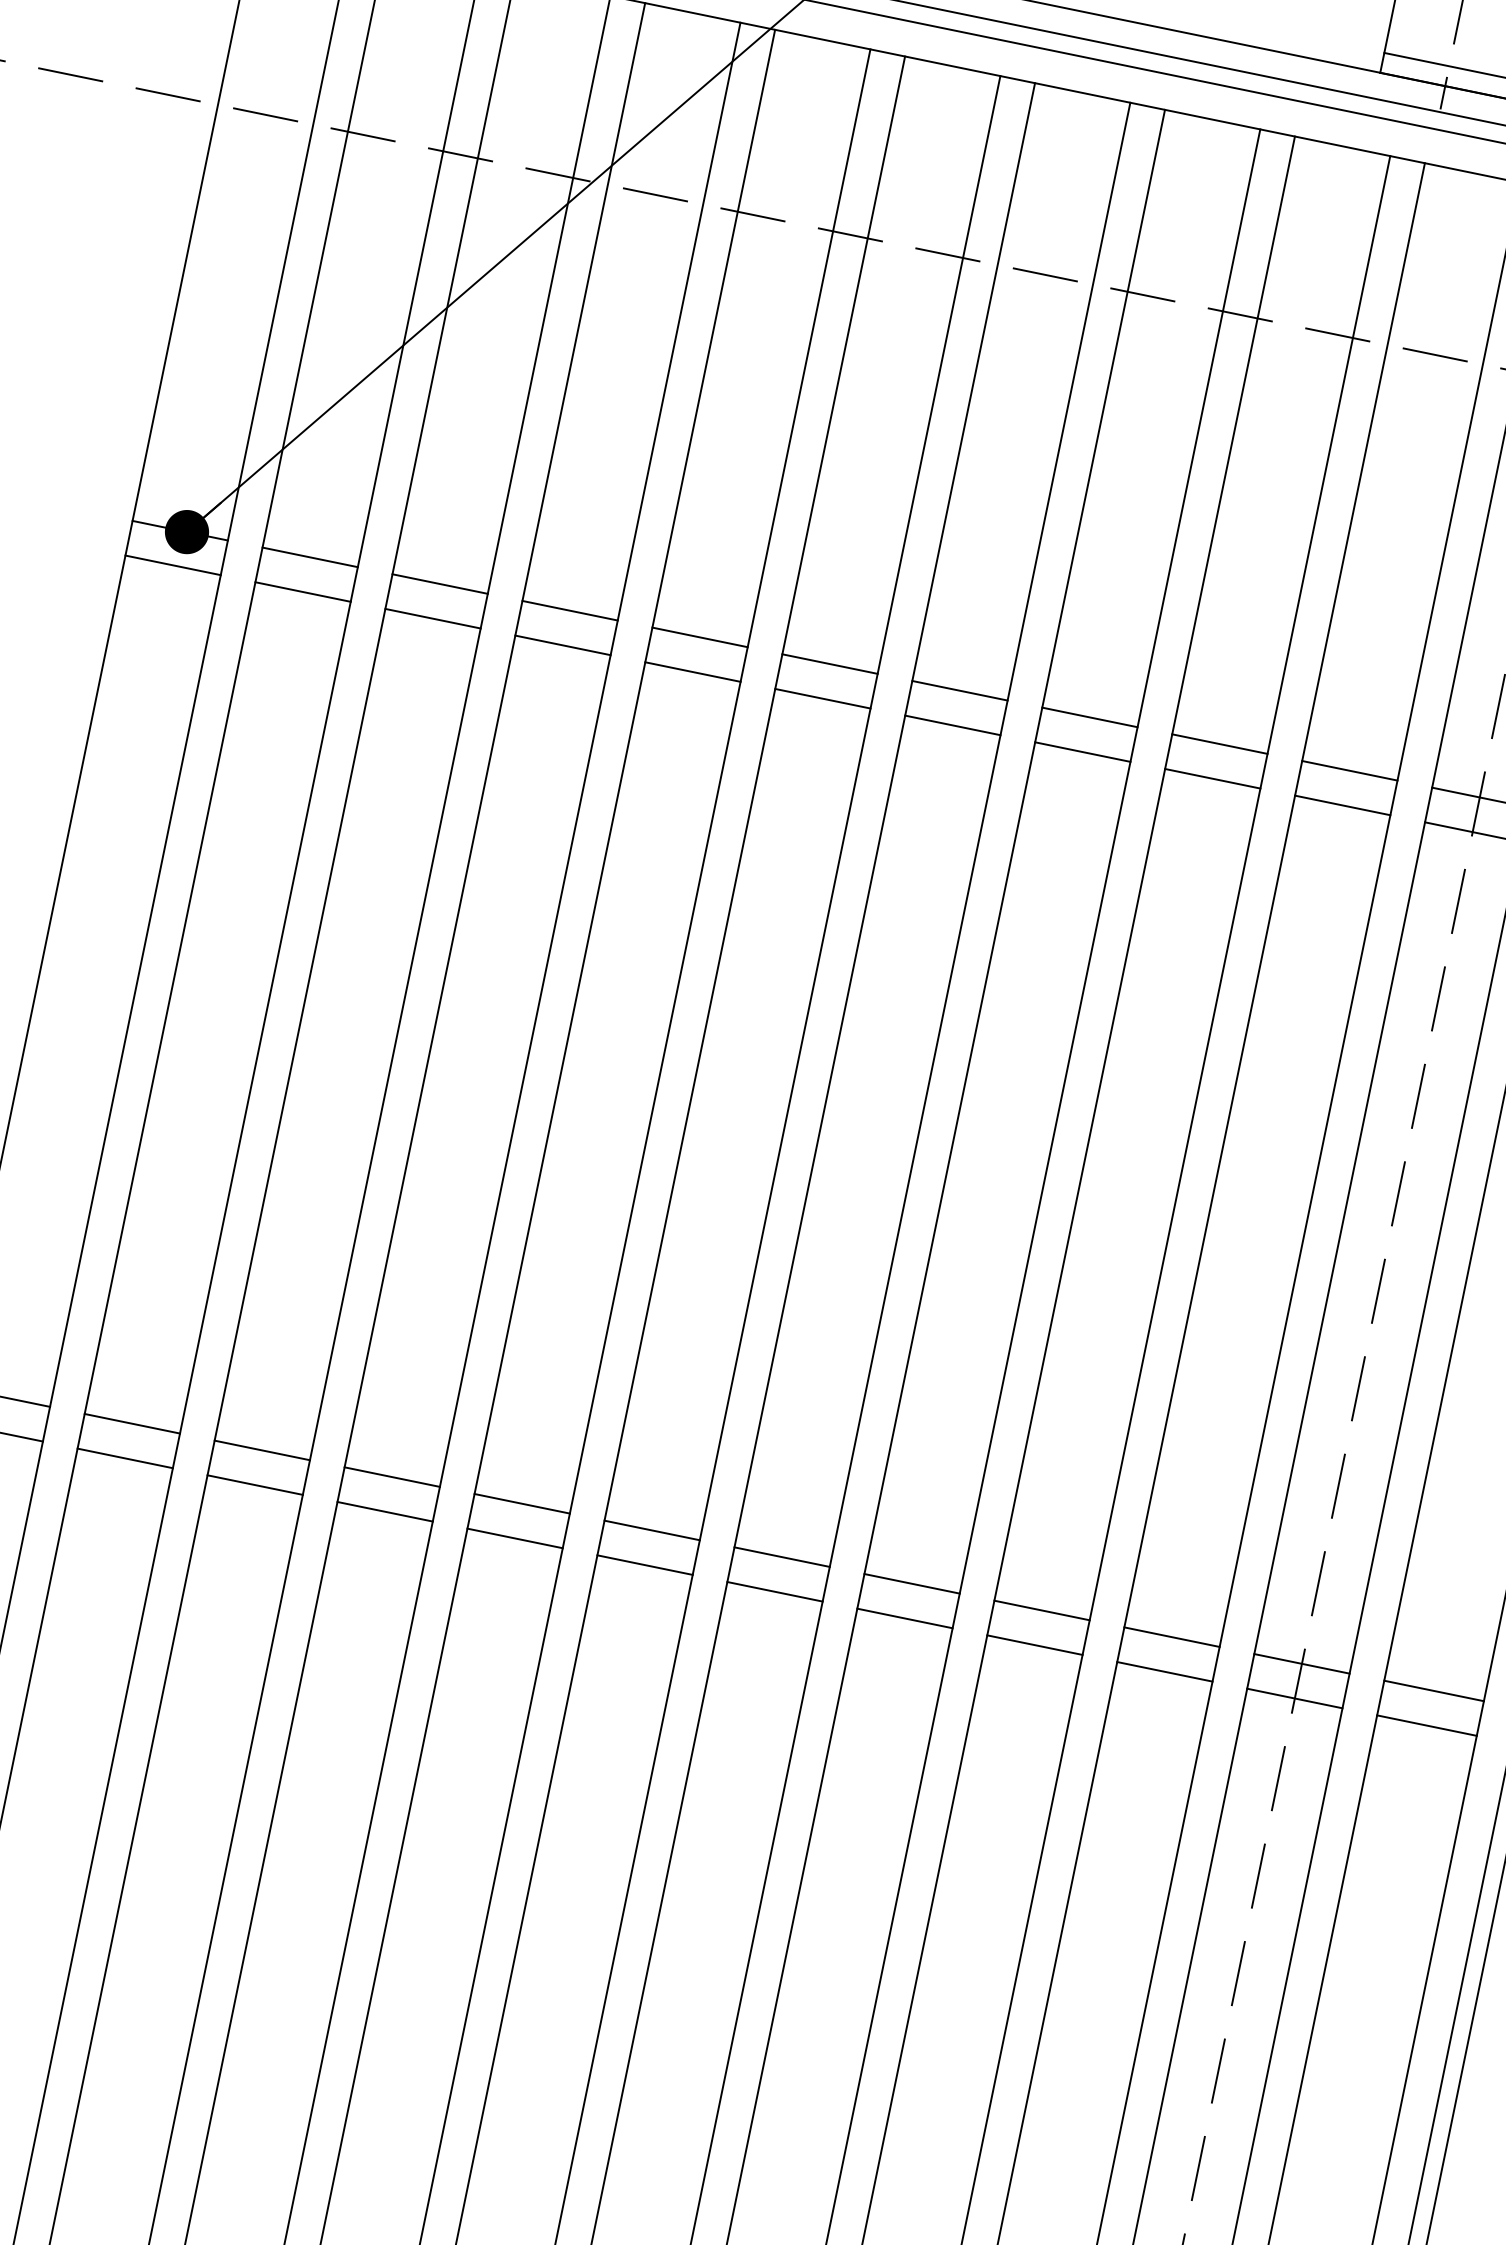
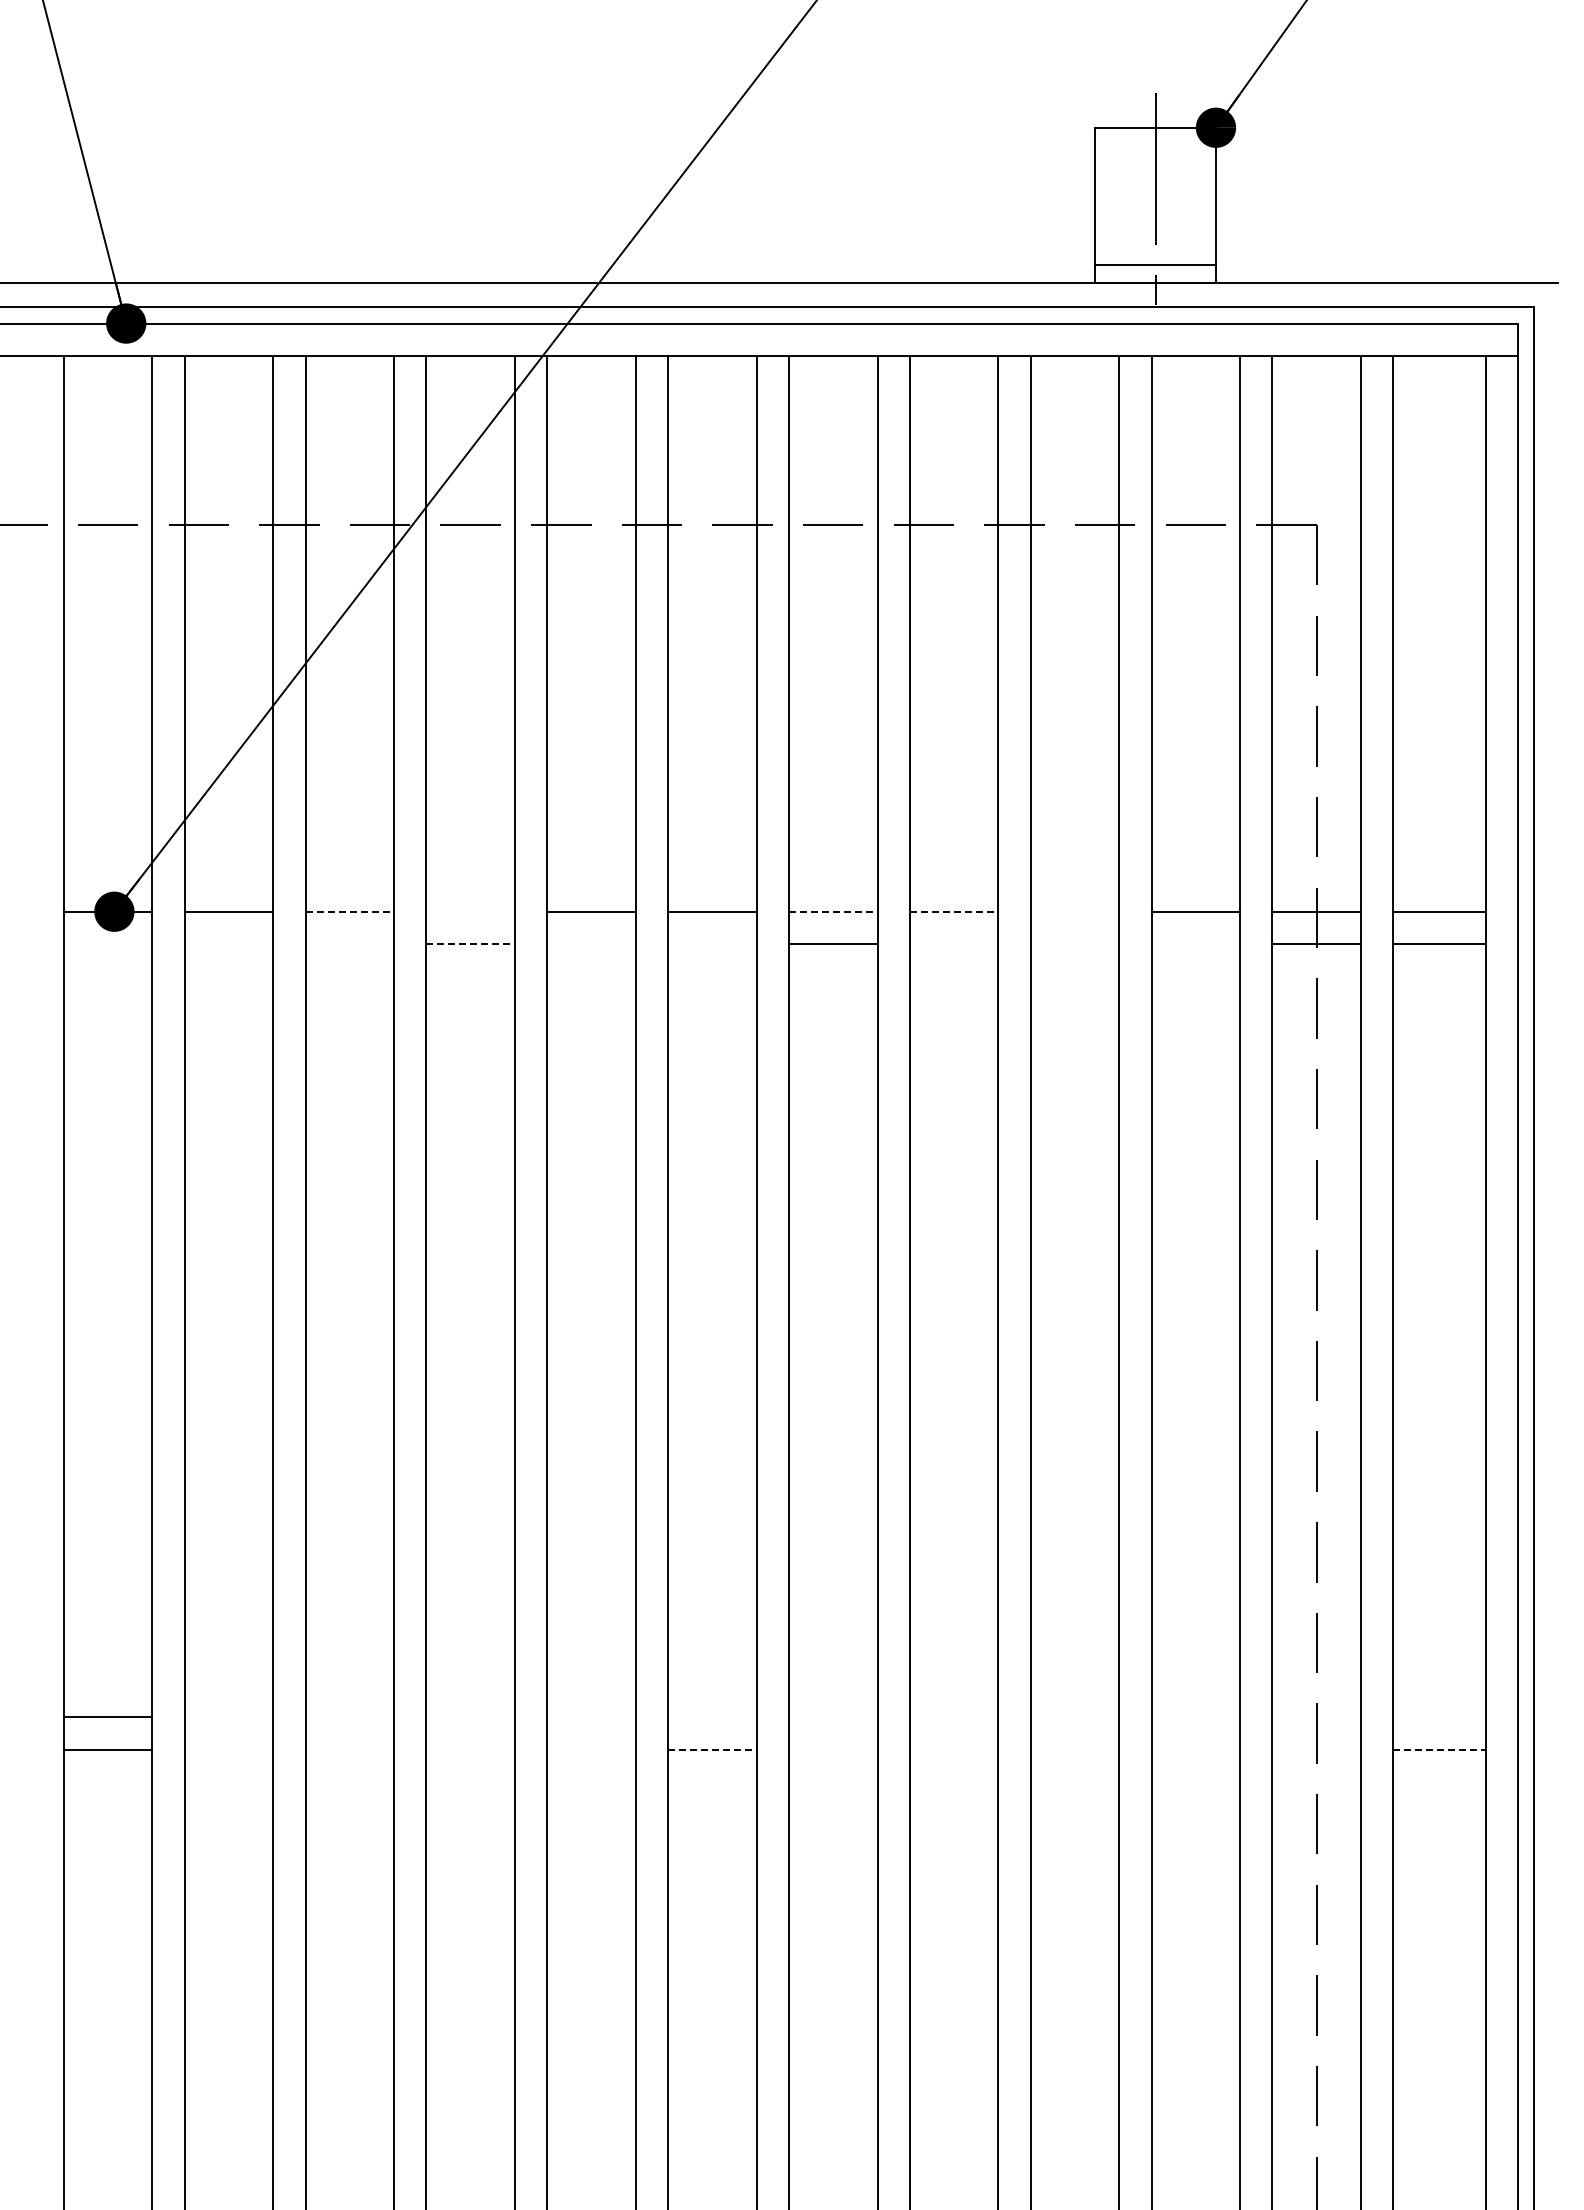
line: (172, 564) -> (107, 943), removed
line: (440, 583) -> (350, 911), solid -> dashed
line: (302, 591) -> (228, 943), removed
line: (569, 610) -> (470, 911), removed
line: (432, 618) -> (349, 943), removed
line: (563, 645) -> (471, 943), solid -> dashed
line: (693, 671) -> (591, 943), removed
line: (960, 690) -> (833, 911), solid -> dashed
line: (823, 698) -> (712, 943), removed
line: (1090, 717) -> (954, 911), solid -> dashed
line: (1219, 743) -> (1074, 911), removed
line: (1082, 751) -> (953, 943), removed
line: (1212, 778) -> (1074, 943), removed
line: (1342, 804) -> (1195, 943), removed
line: (131, 1423) -> (228, 1717), removed
line: (261, 1450) -> (349, 1717), removed
line: (124, 1458) -> (228, 1749), removed
line: (392, 1477) -> (470, 1717), removed
line: (254, 1484) -> (349, 1749), removed
line: (522, 1503) -> (591, 1717), removed
line: (384, 1511) -> (470, 1749), removed
line: (652, 1530) -> (712, 1717), removed
line: (515, 1538) -> (591, 1749), removed
line: (781, 1557) -> (832, 1717), removed
line: (645, 1564) -> (712, 1749), solid -> dashed
line: (911, 1583) -> (953, 1717), removed
line: (774, 1591) -> (832, 1749), removed
line: (1041, 1610) -> (1074, 1717), removed
line: (904, 1618) -> (953, 1749), removed
line: (1171, 1637) -> (1195, 1717), removed
line: (1034, 1644) -> (1074, 1749), removed
line: (1301, 1663) -> (1316, 1717), removed
line: (1164, 1671) -> (1195, 1749), removed
line: (1434, 1690) -> (1439, 1717), removed
line: (1294, 1698) -> (1316, 1749), removed
line: (1428, 1725) -> (1440, 1749), solid -> dashed

